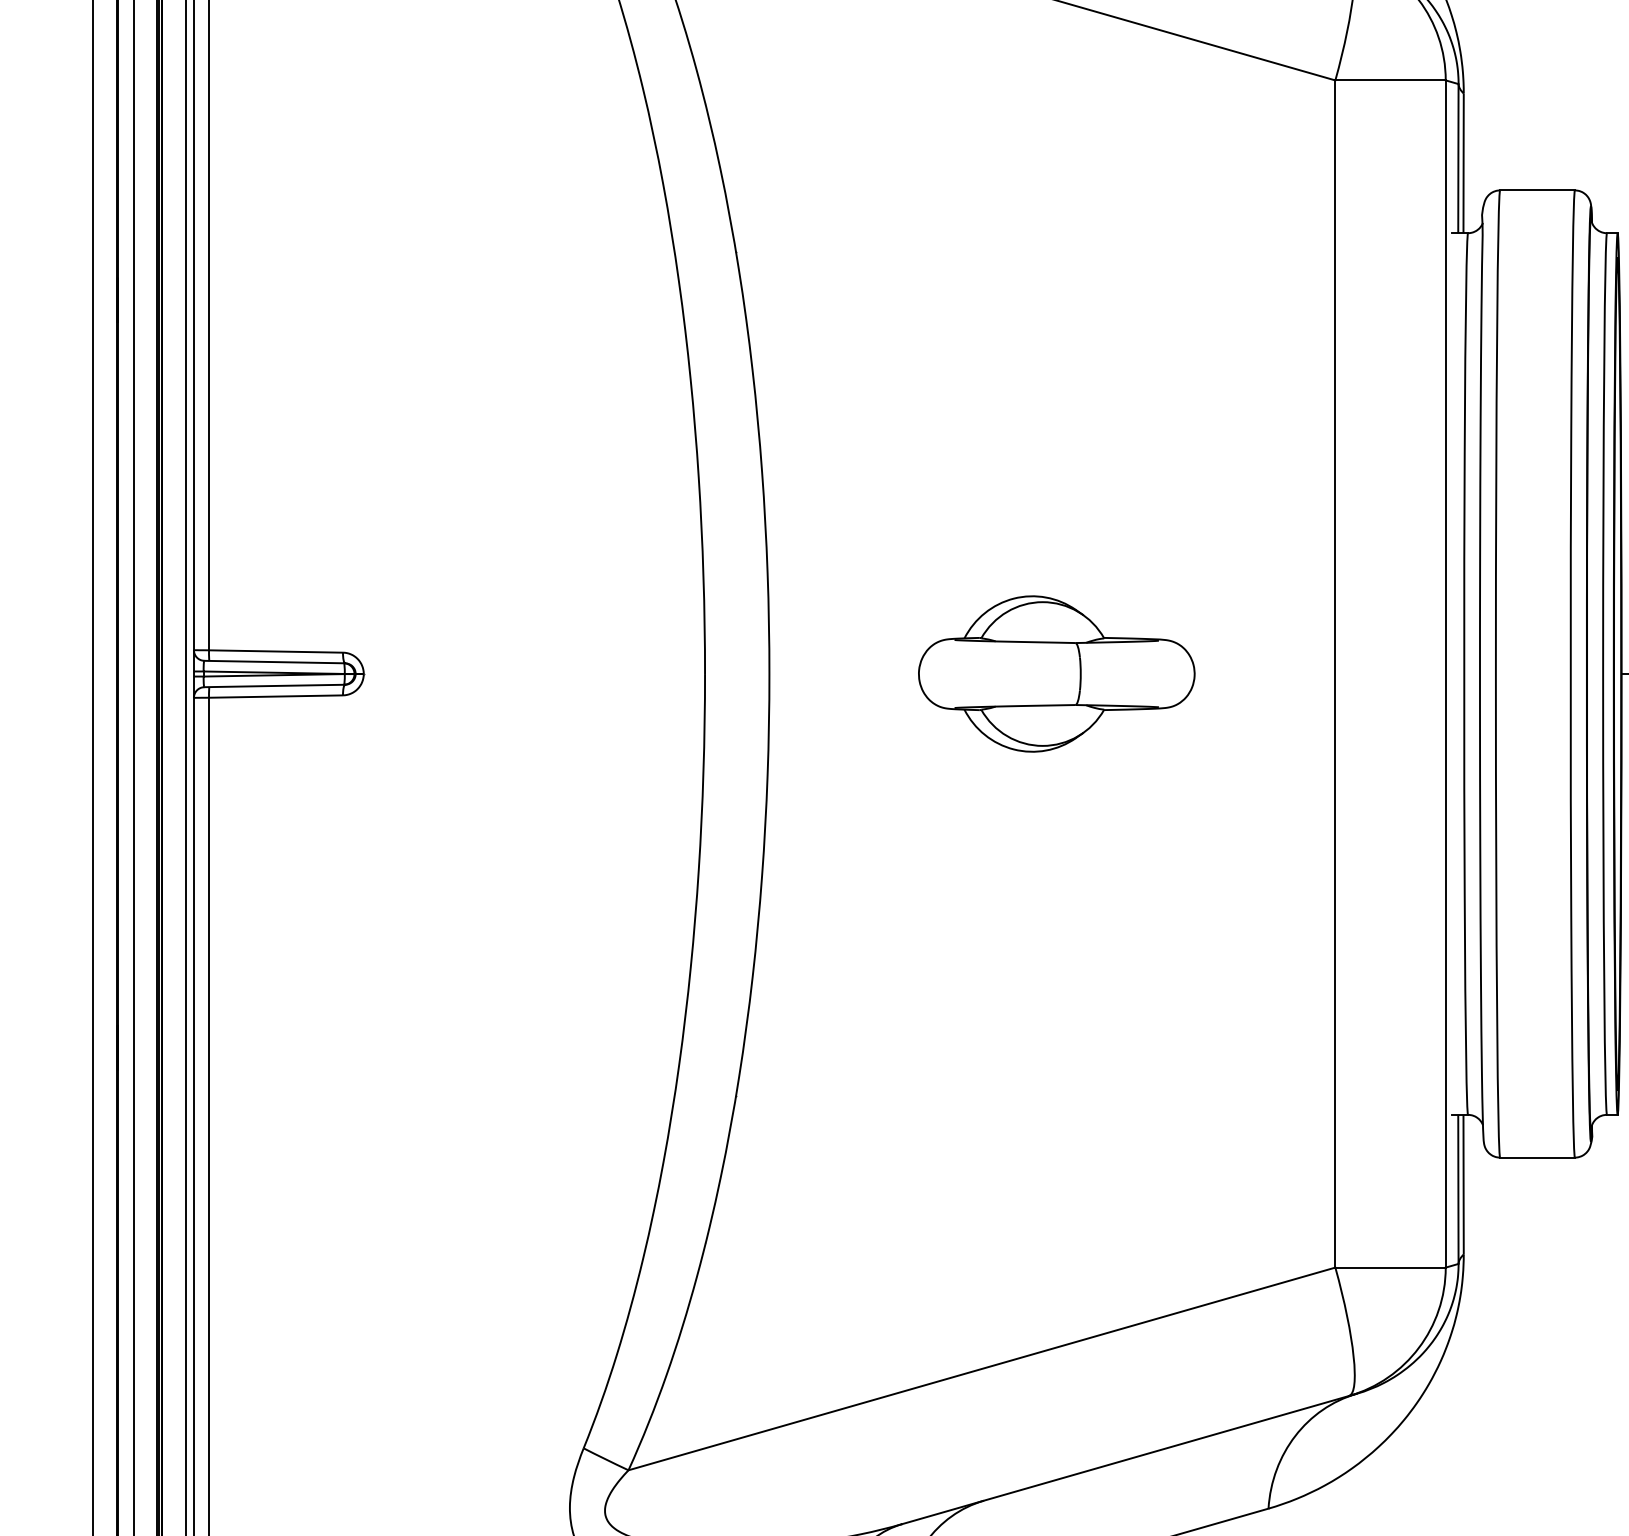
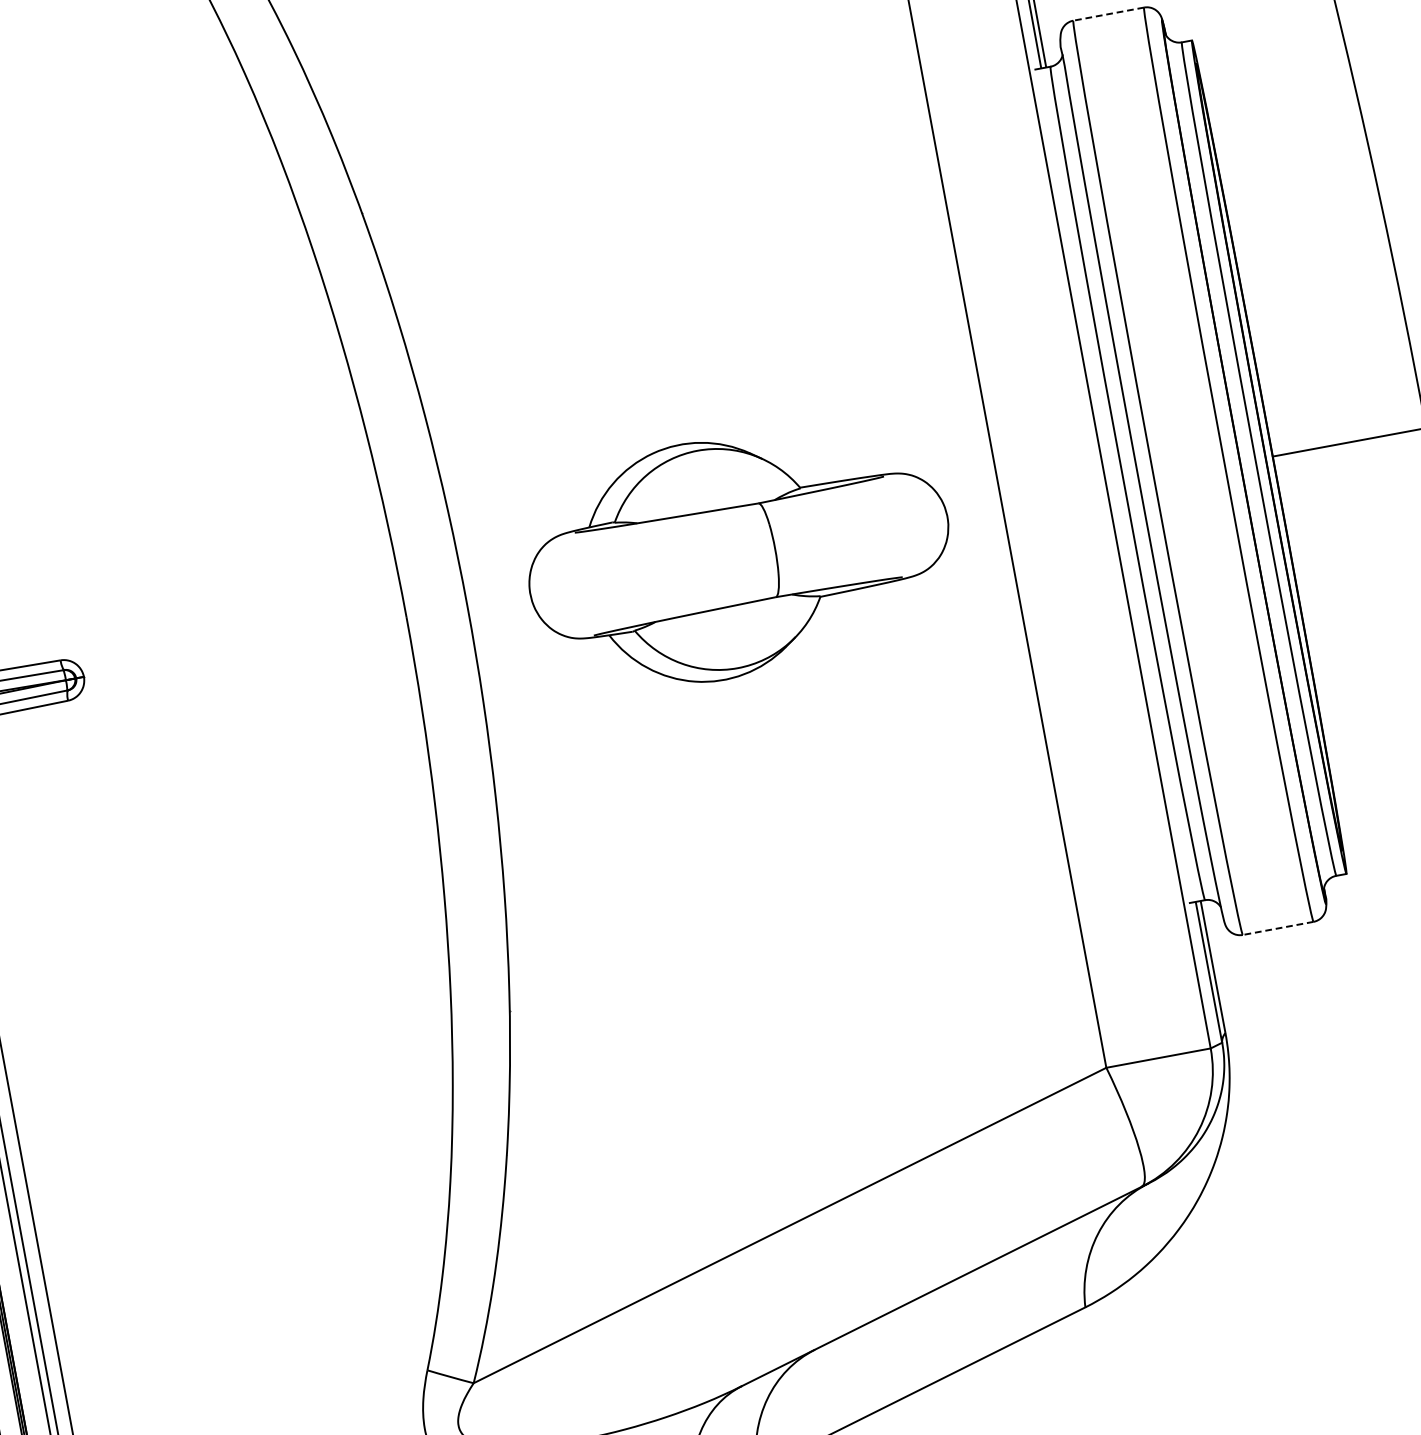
line: (1537, 190) -> (1108, 14), solid -> dashed
part: (1056, 673) -> (738, 555), size x1.6
line: (1537, 1157) -> (1278, 928), solid -> dashed

